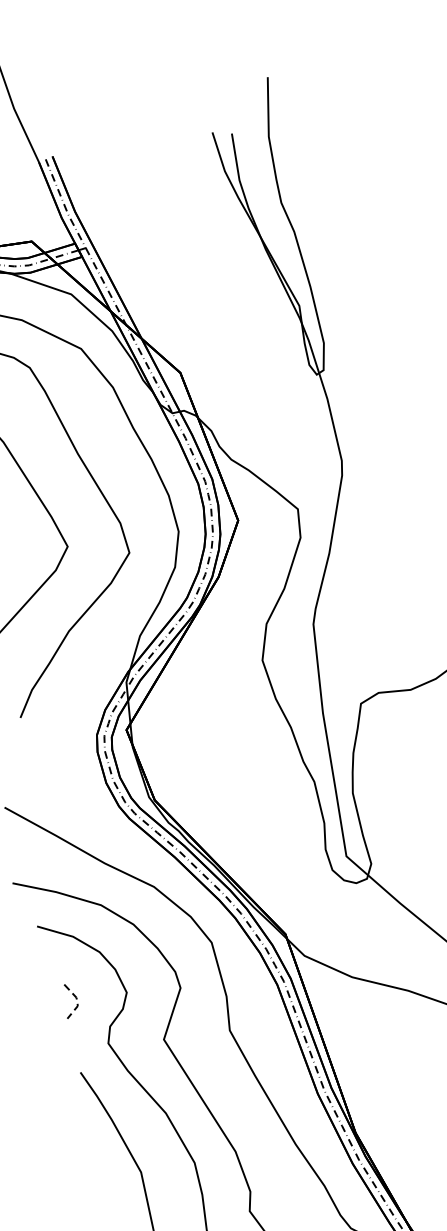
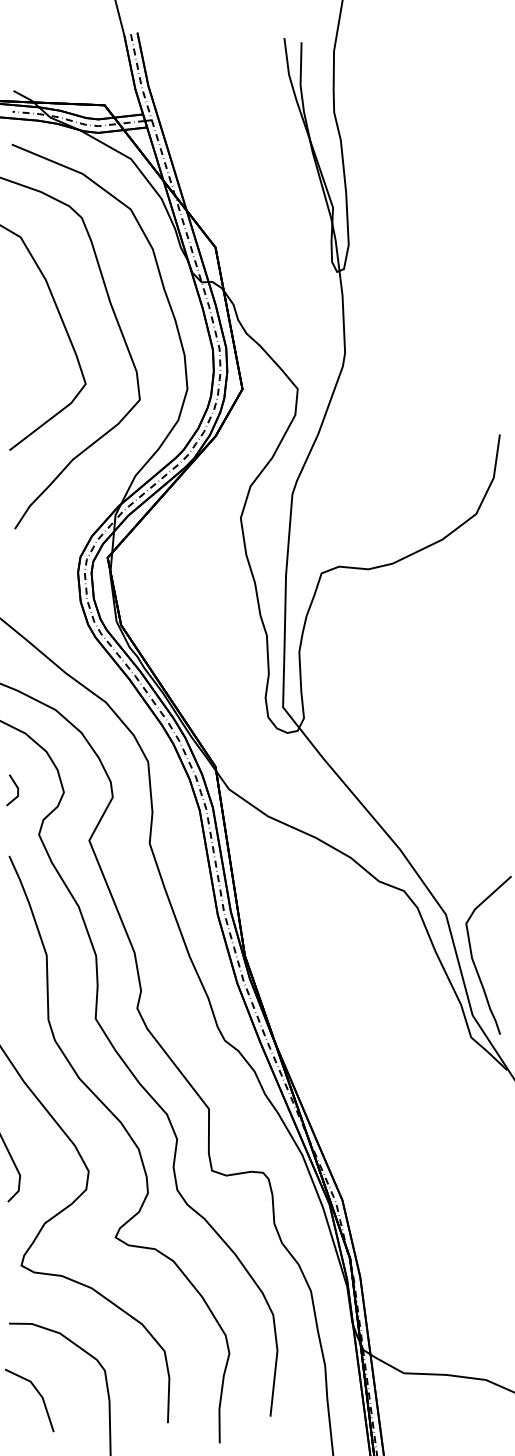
line: (77, 1001) -> (18, 792), dashed -> solid

